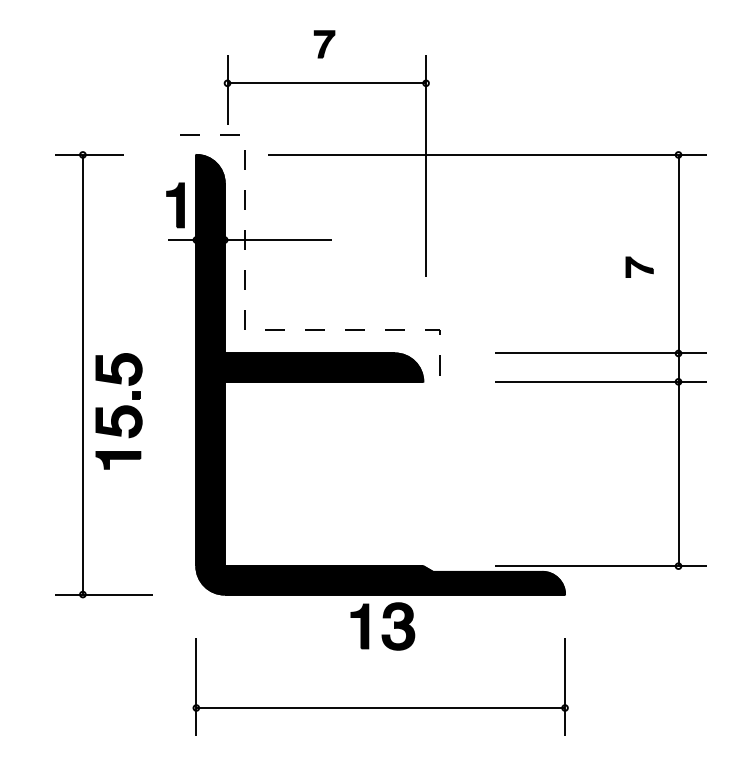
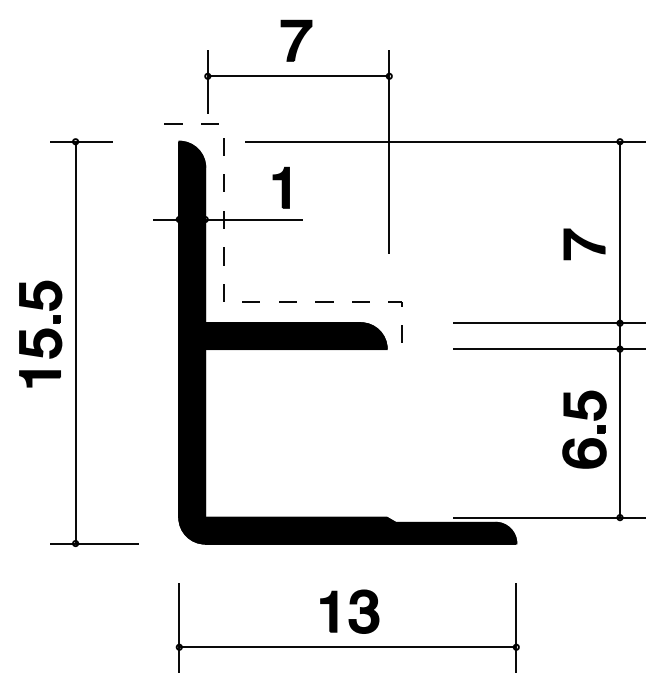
part: (324, 44) -> (296, 40), size x1.67
part: (174, 204) -> (280, 187), moved
part: (639, 267) -> (584, 244), size x1.67
part: (118, 410) -> (40, 333), moved
part: (641, 479) -> (586, 438), added
part: (382, 618) -> (349, 604), moved

